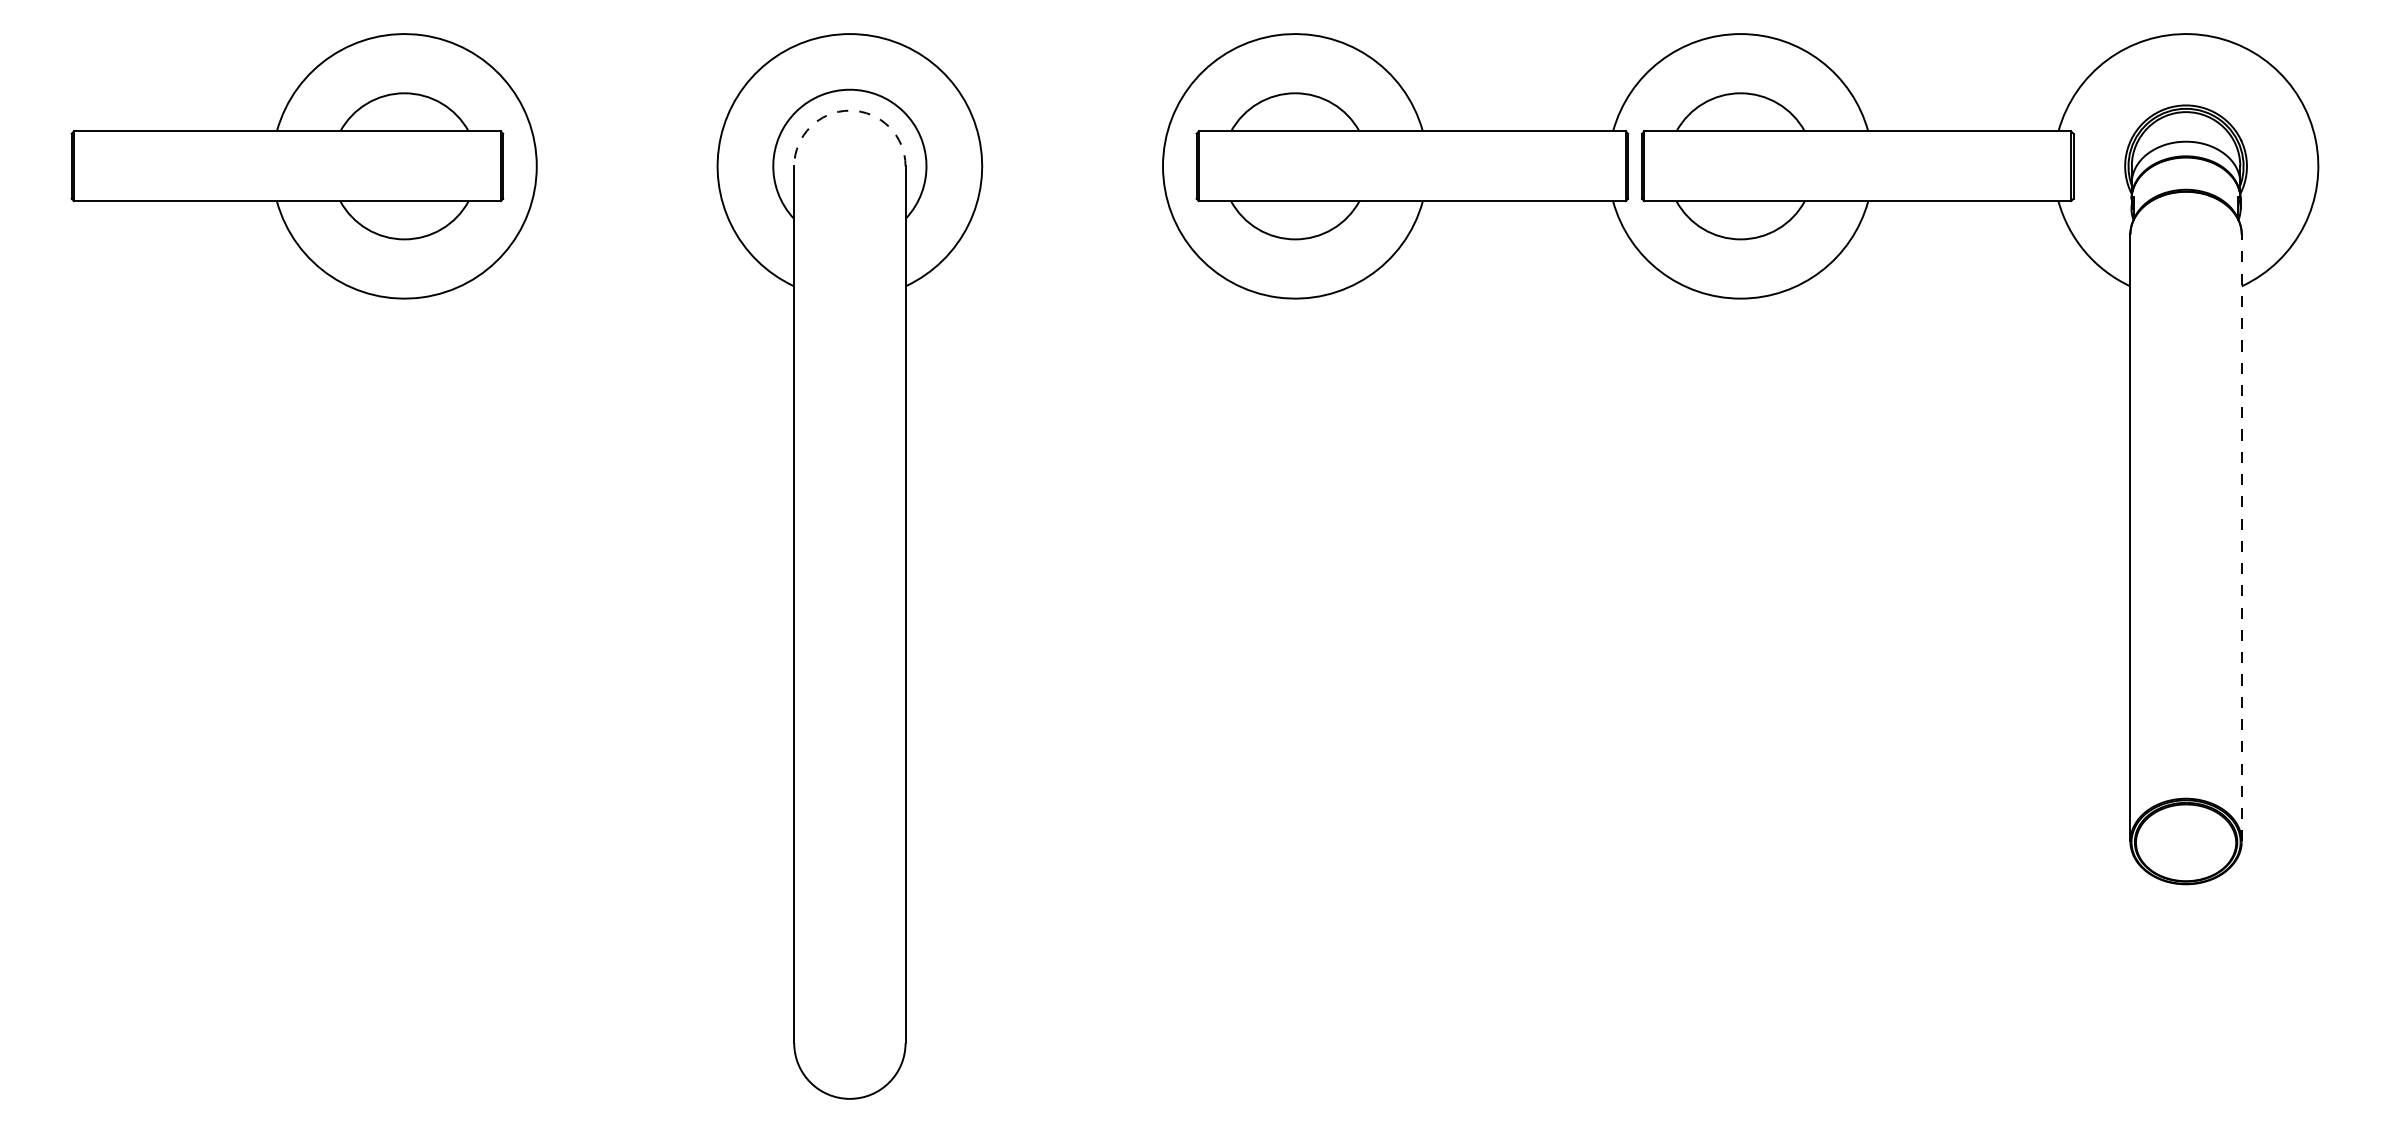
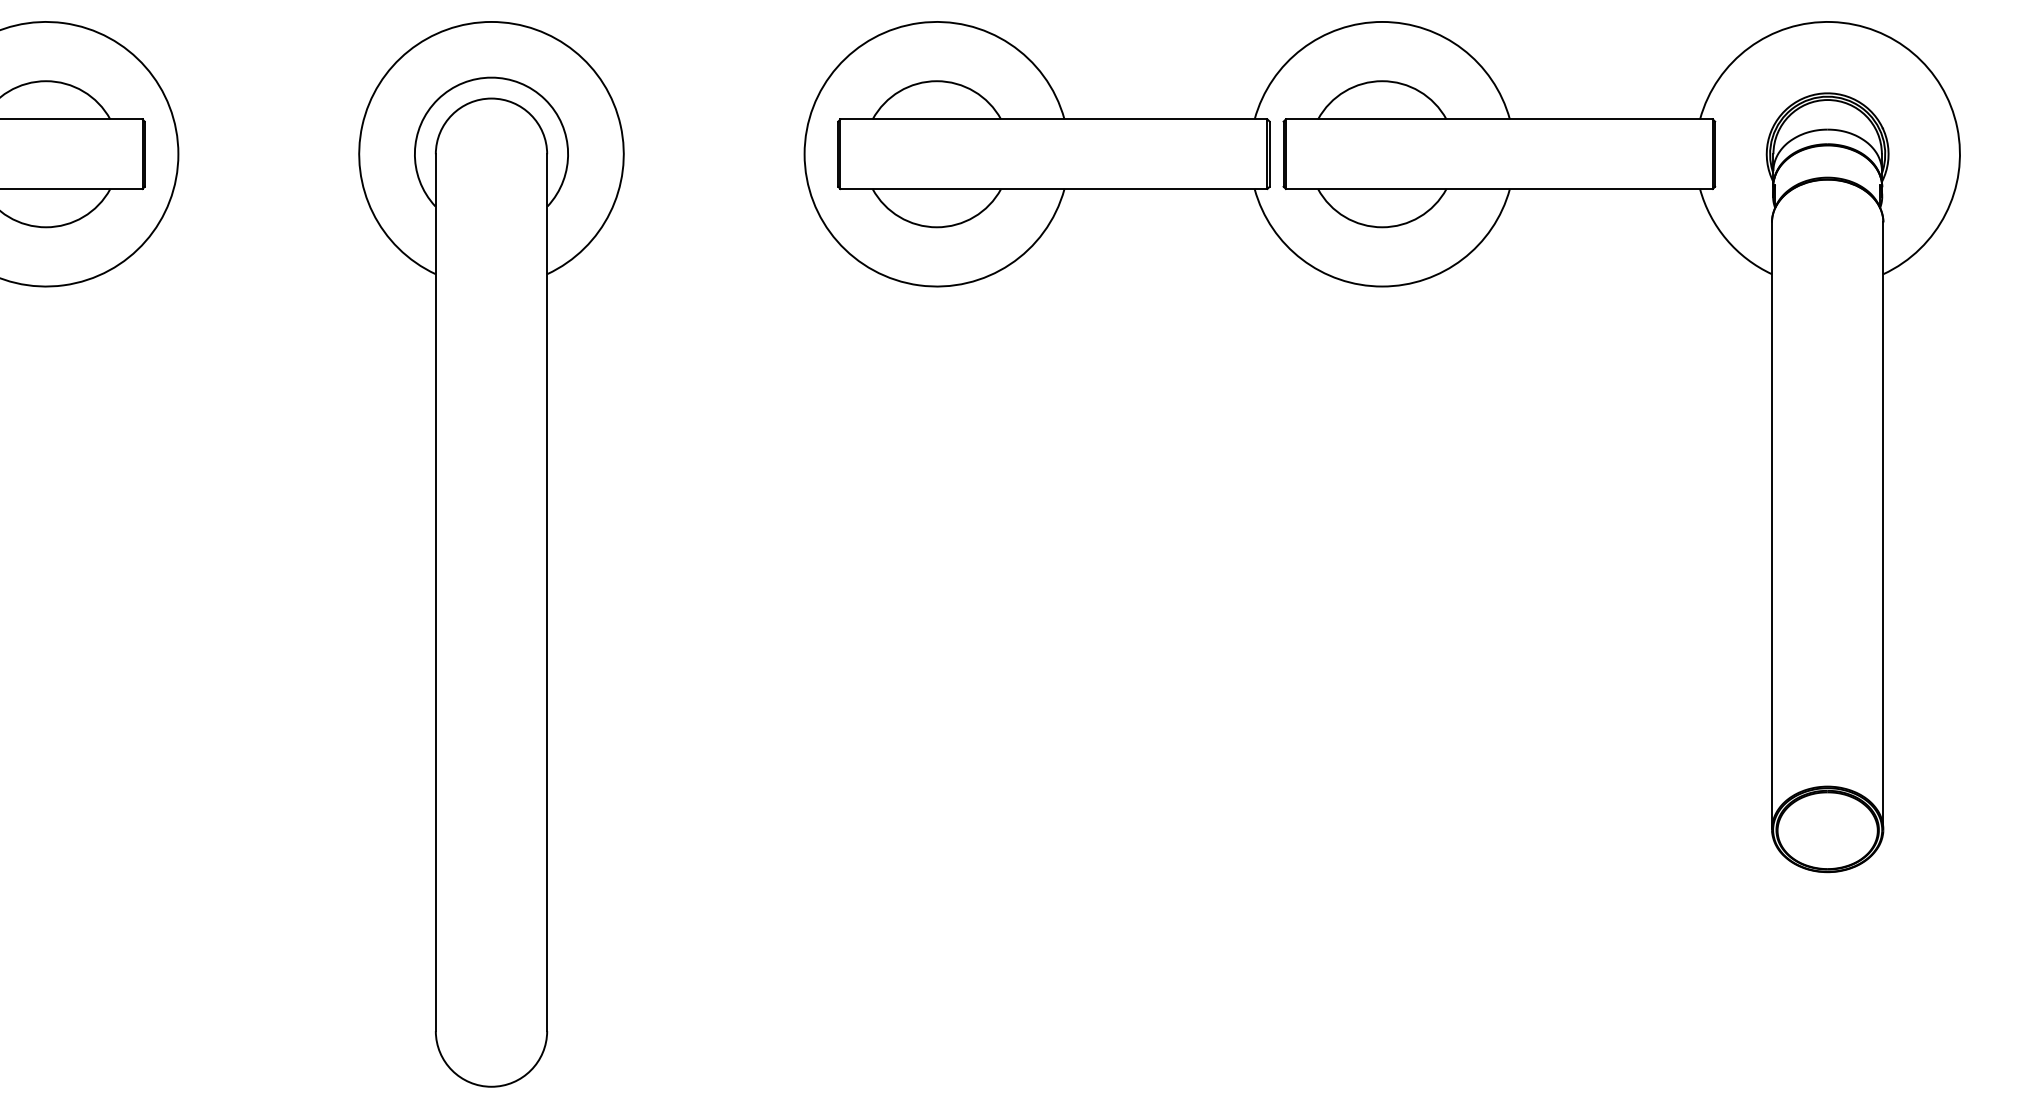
arc: (849, 110) -> (491, 98), dashed -> solid
line: (2241, 537) -> (1883, 525), dashed -> solid

